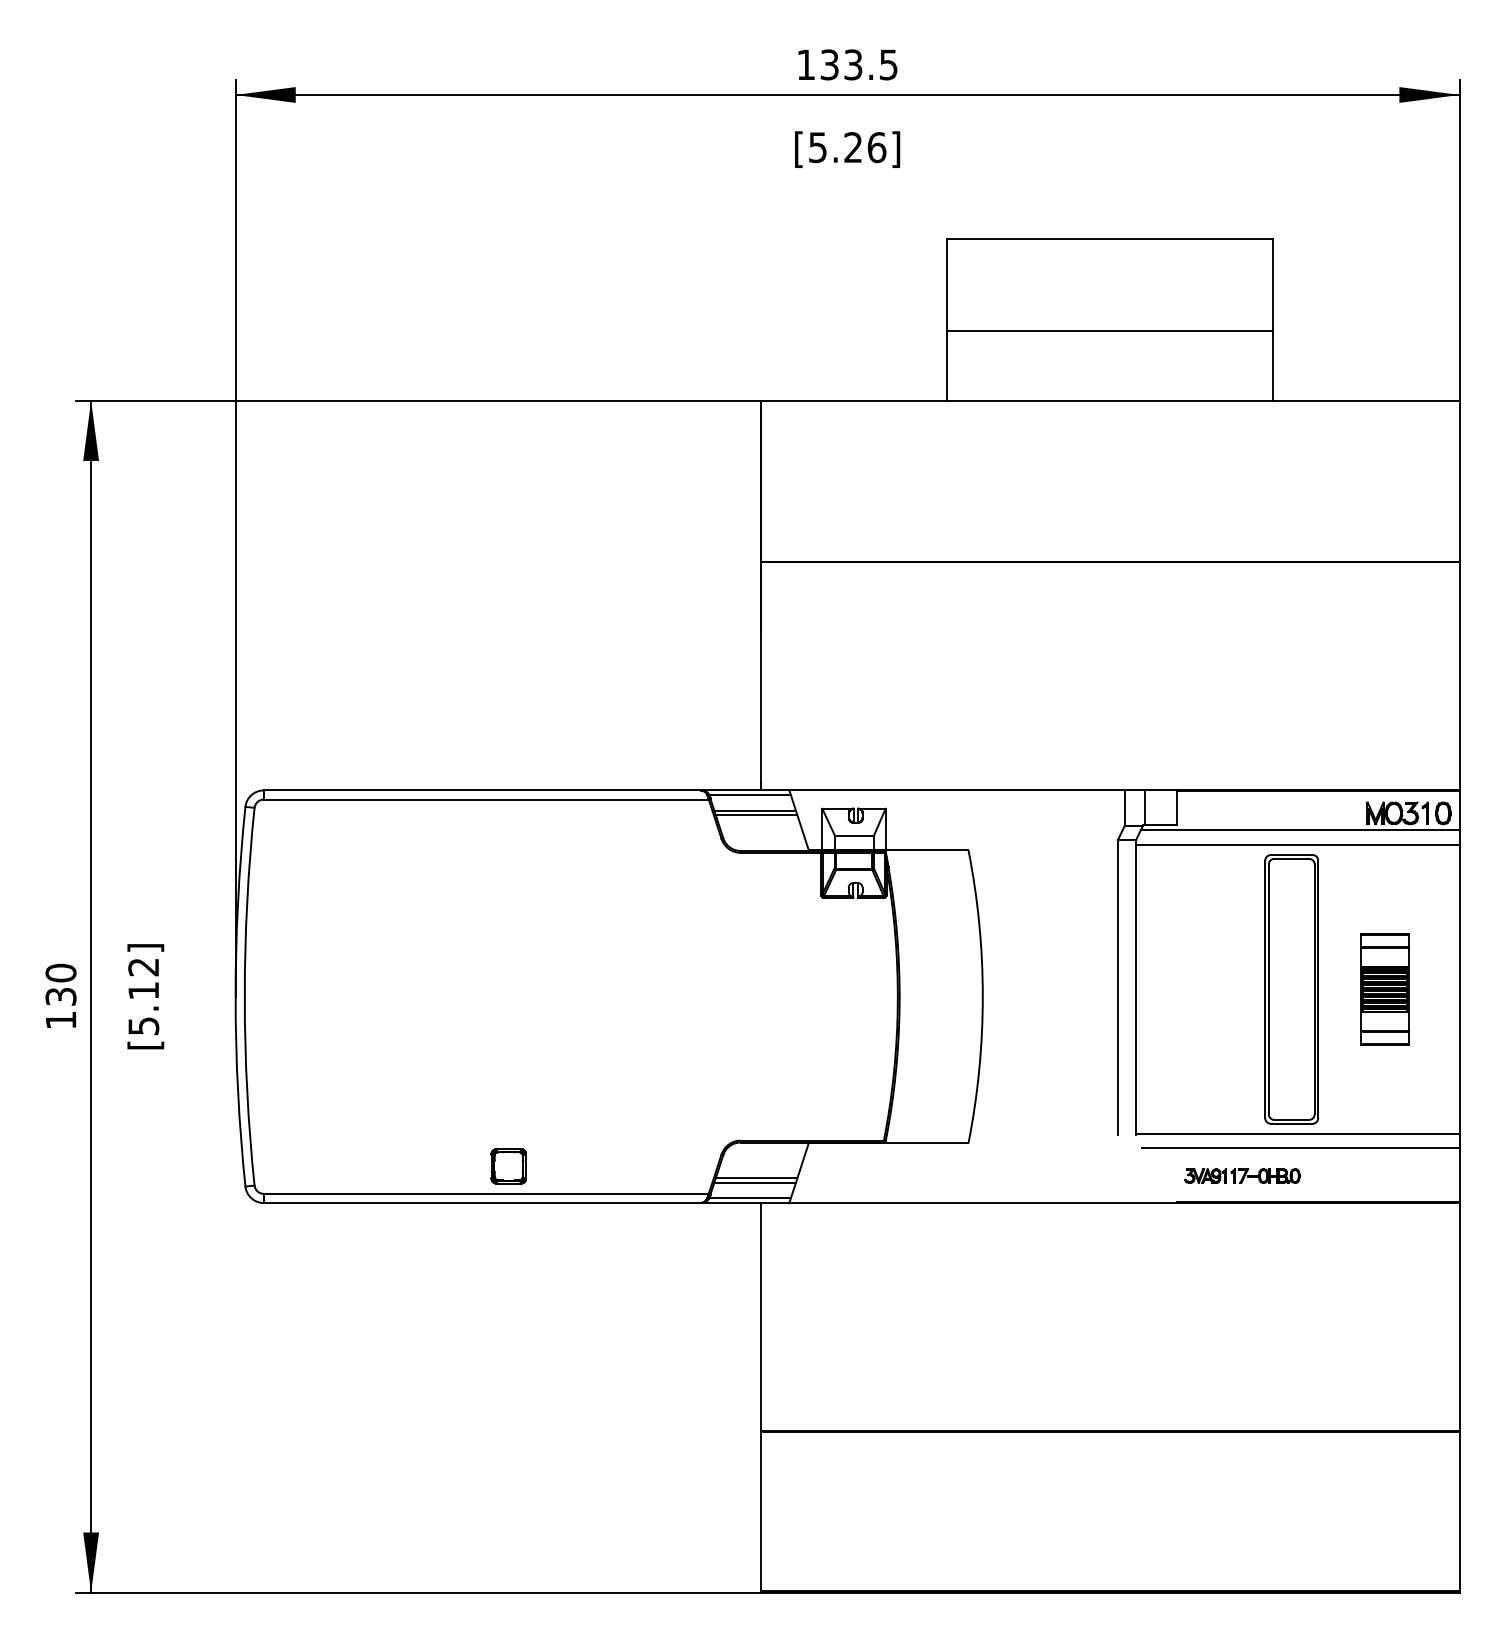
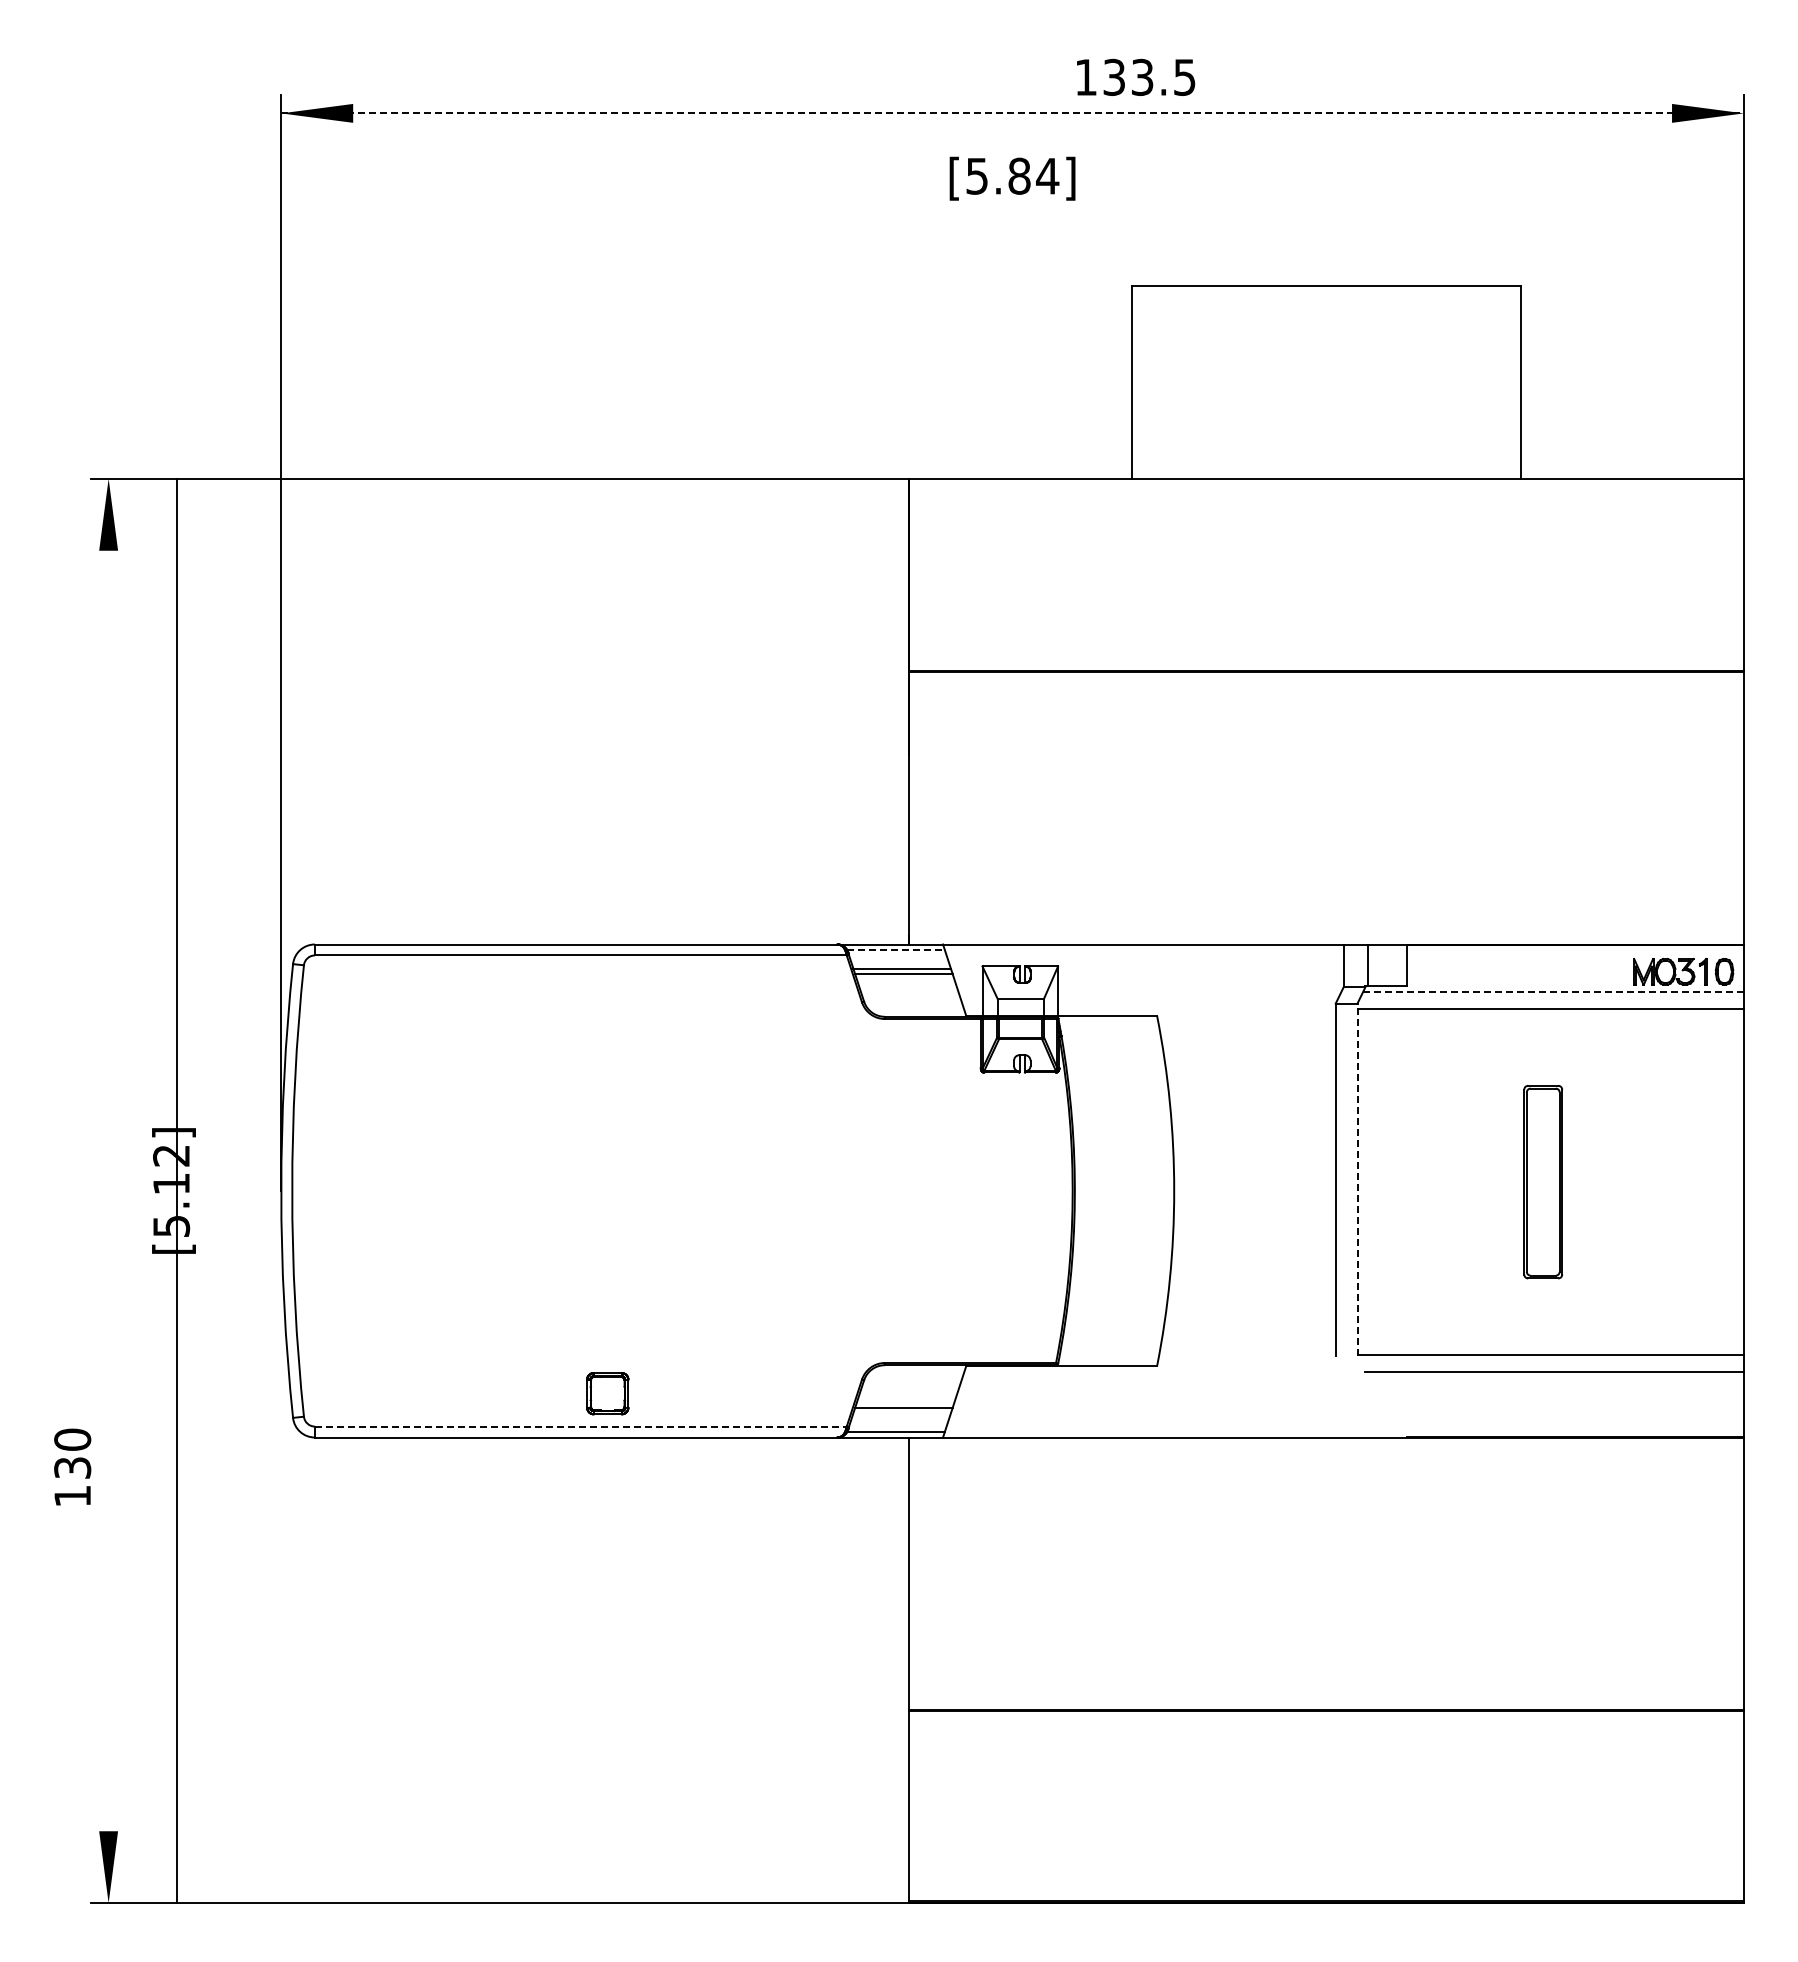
text: (848, 64) -> (1136, 76), moved
line: (848, 95) -> (1013, 113), solid -> dashed
text: (865, 146) -> (1033, 175), [5.26] -> [5.84]
line: (1110, 331) -> (1326, 395), removed
line: (749, 794) -> (895, 949), solid -> dashed
line: (1300, 830) -> (1553, 992), solid -> dashed
line: (1136, 987) -> (1357, 1179), solid -> dashed
part: (1290, 988) -> (1542, 1181), size x0.6
part: (1385, 989) -> (1655, 1182), removed
text: (60, 995) -> (72, 1466), moved
line: (91, 996) -> (176, 1190), moved
part: (1242, 1176) -> (1484, 1405), removed
line: (754, 1182) -> (901, 1413), removed
line: (485, 1193) -> (580, 1426), solid -> dashed

